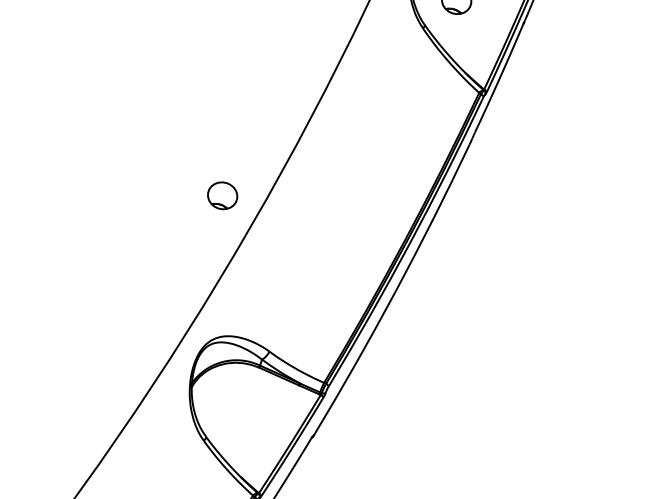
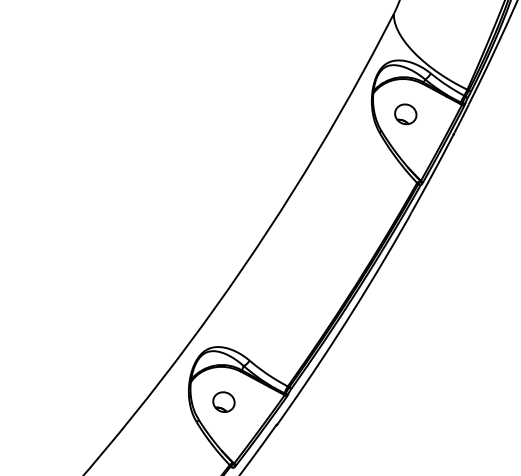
part: (221, 194) -> (223, 401), moved

